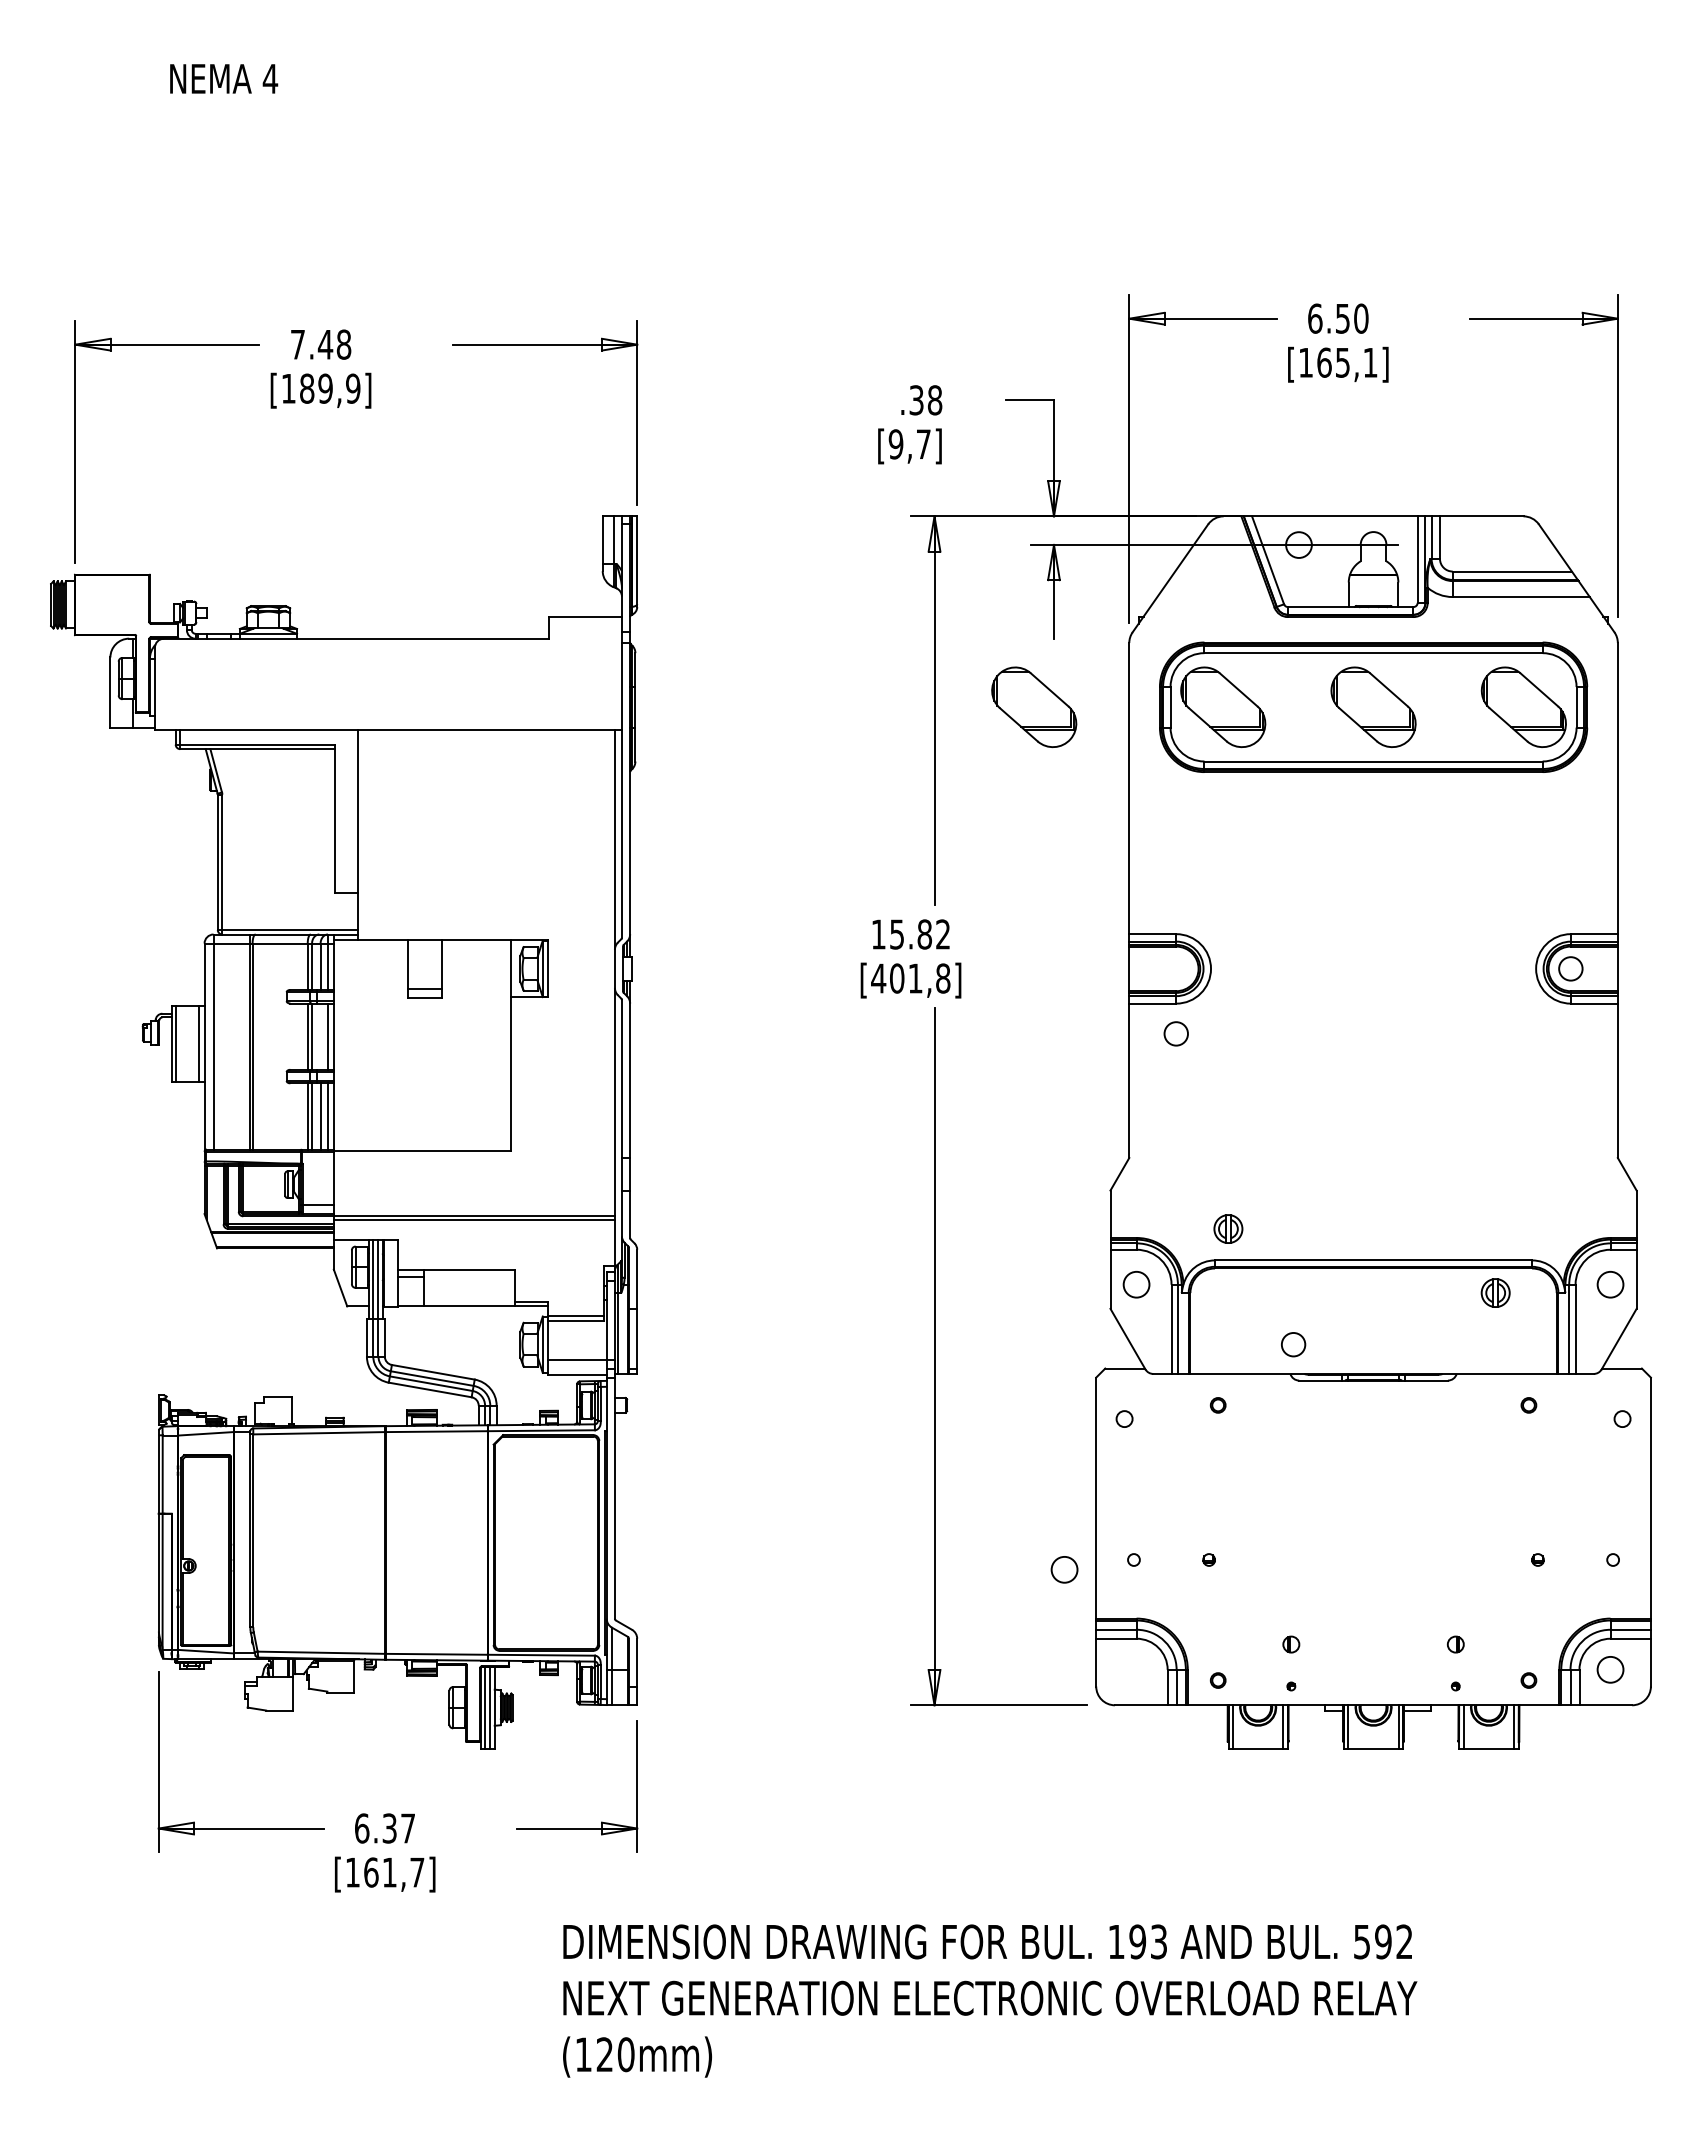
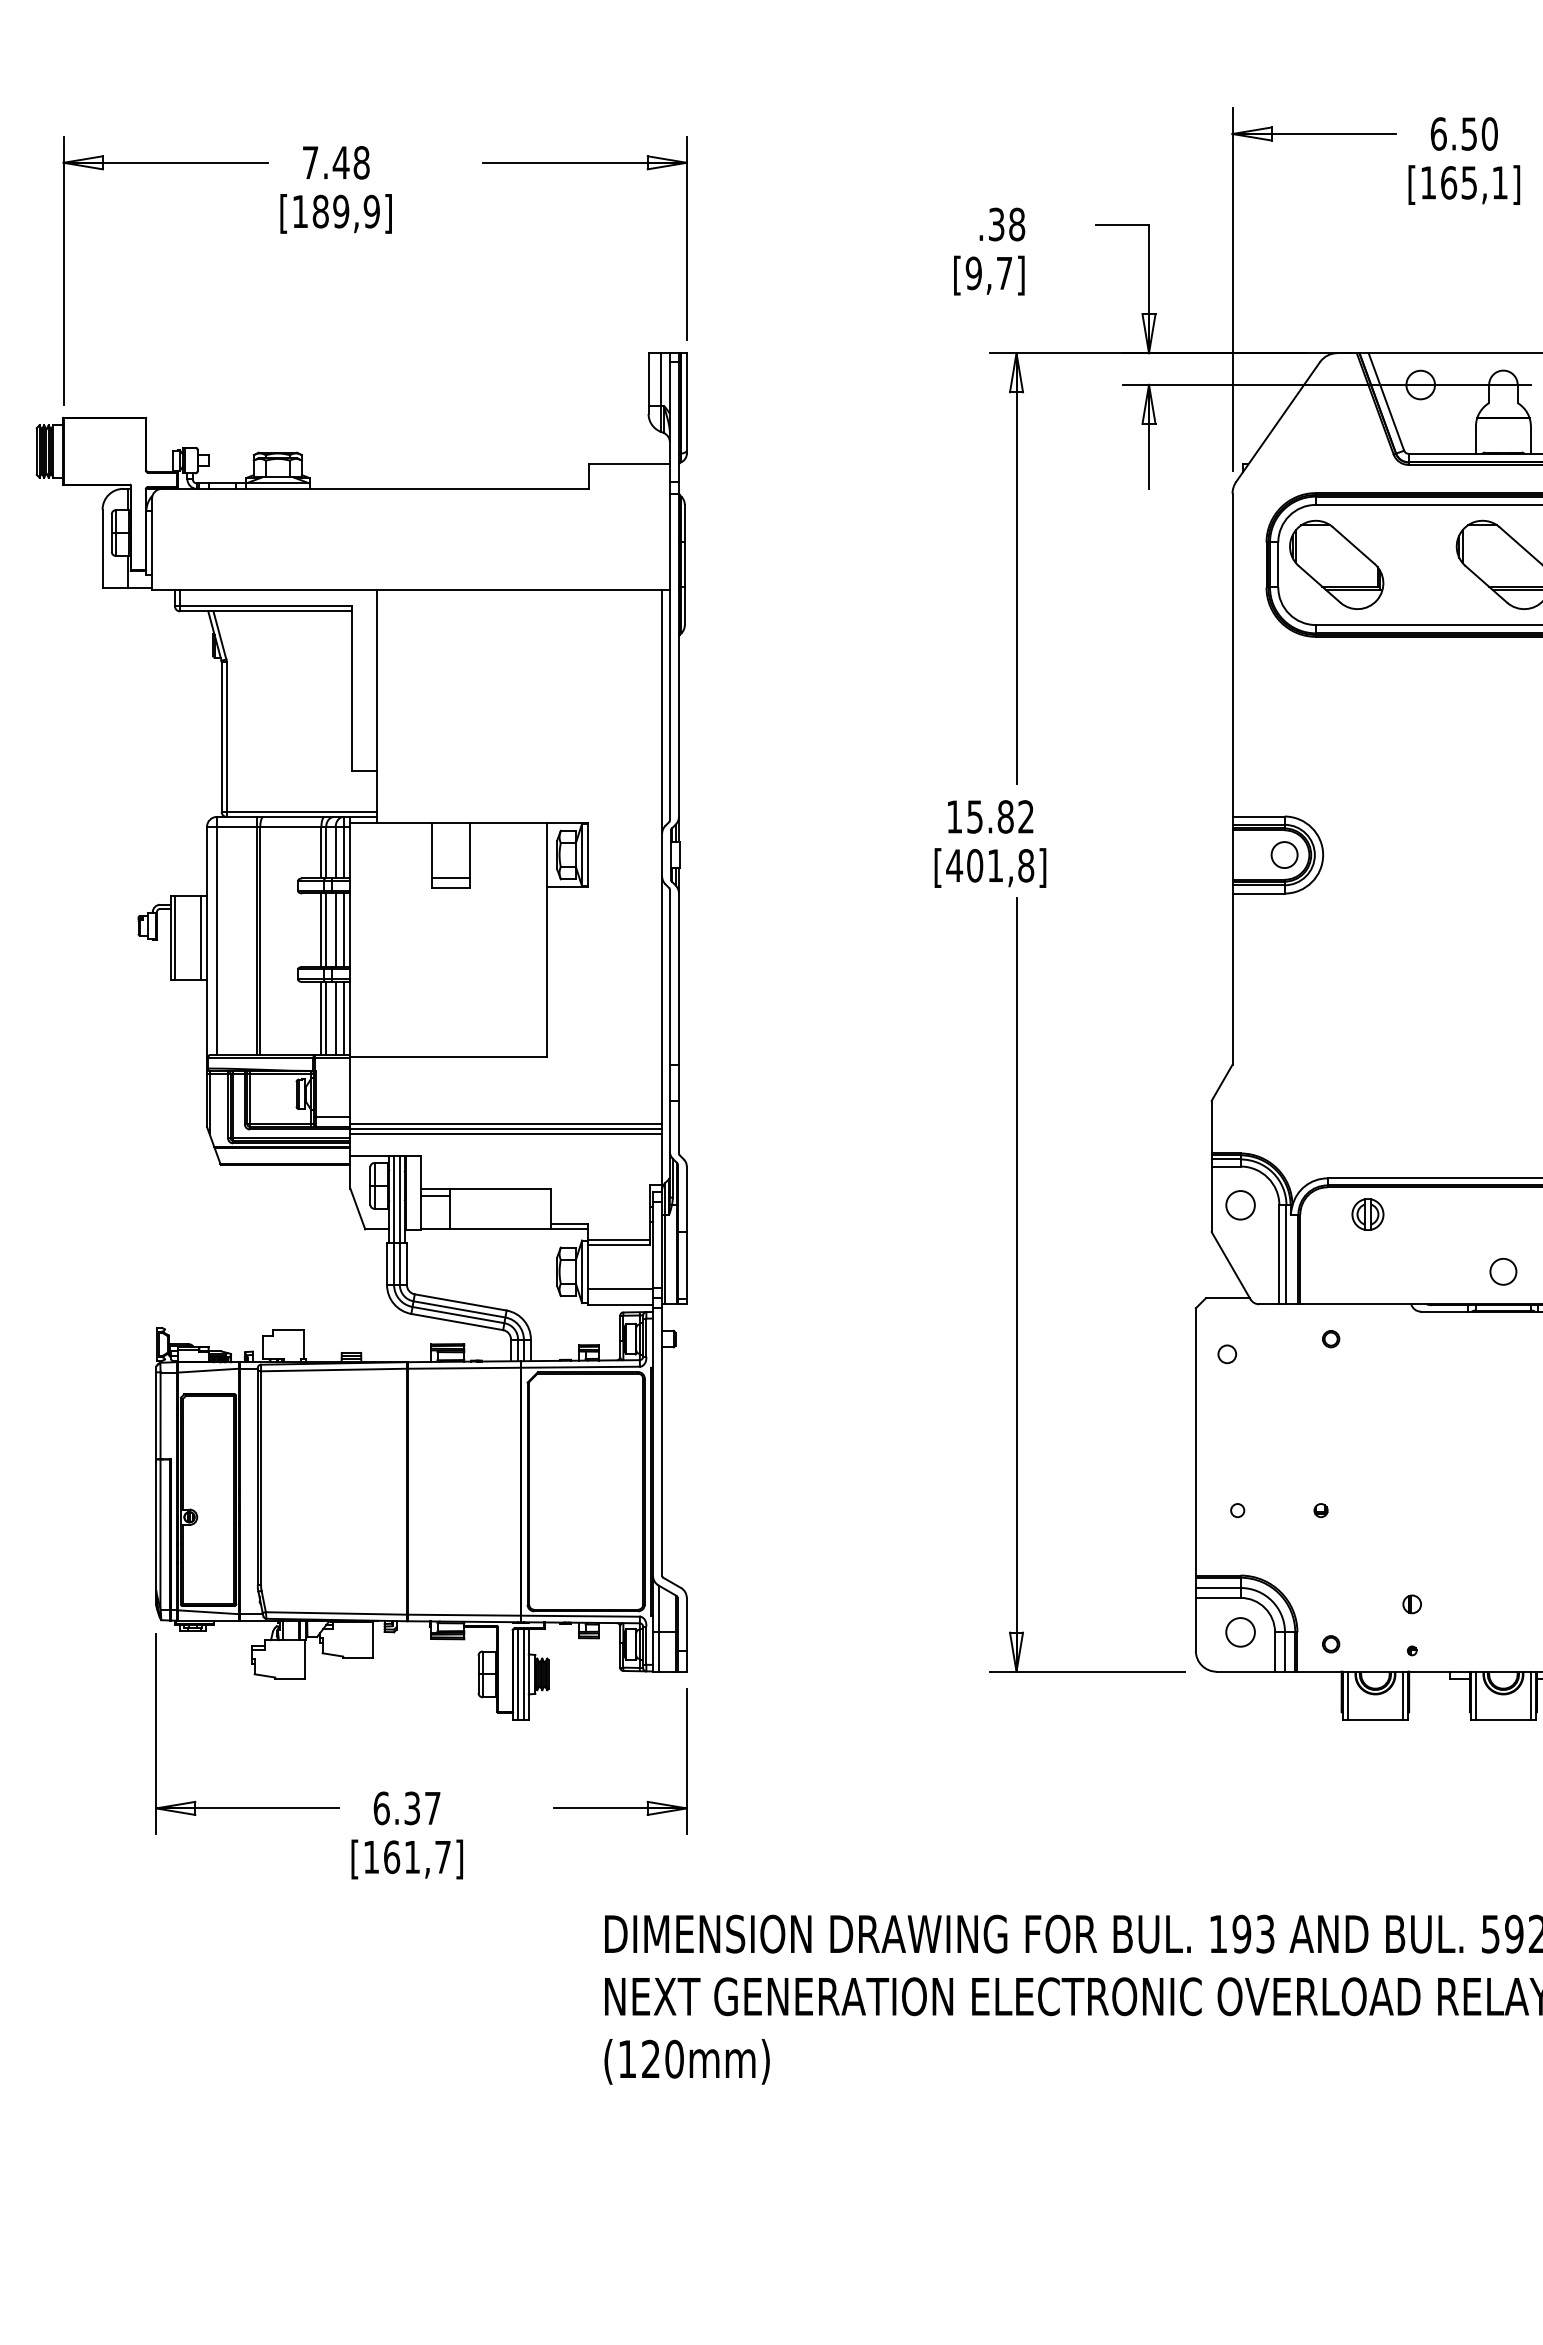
part: (1034, 707) -> (1127, 565), removed
circle: (1175, 1033) -> (1283, 854), moved
line: (320, 1036) -> (335, 930), added
line: (473, 1211) -> (505, 1124), added
part: (1228, 1228) -> (1368, 1213), moved
circle: (1293, 1344) -> (1503, 1271), moved
circle: (1064, 1569) -> (1240, 1632), moved

